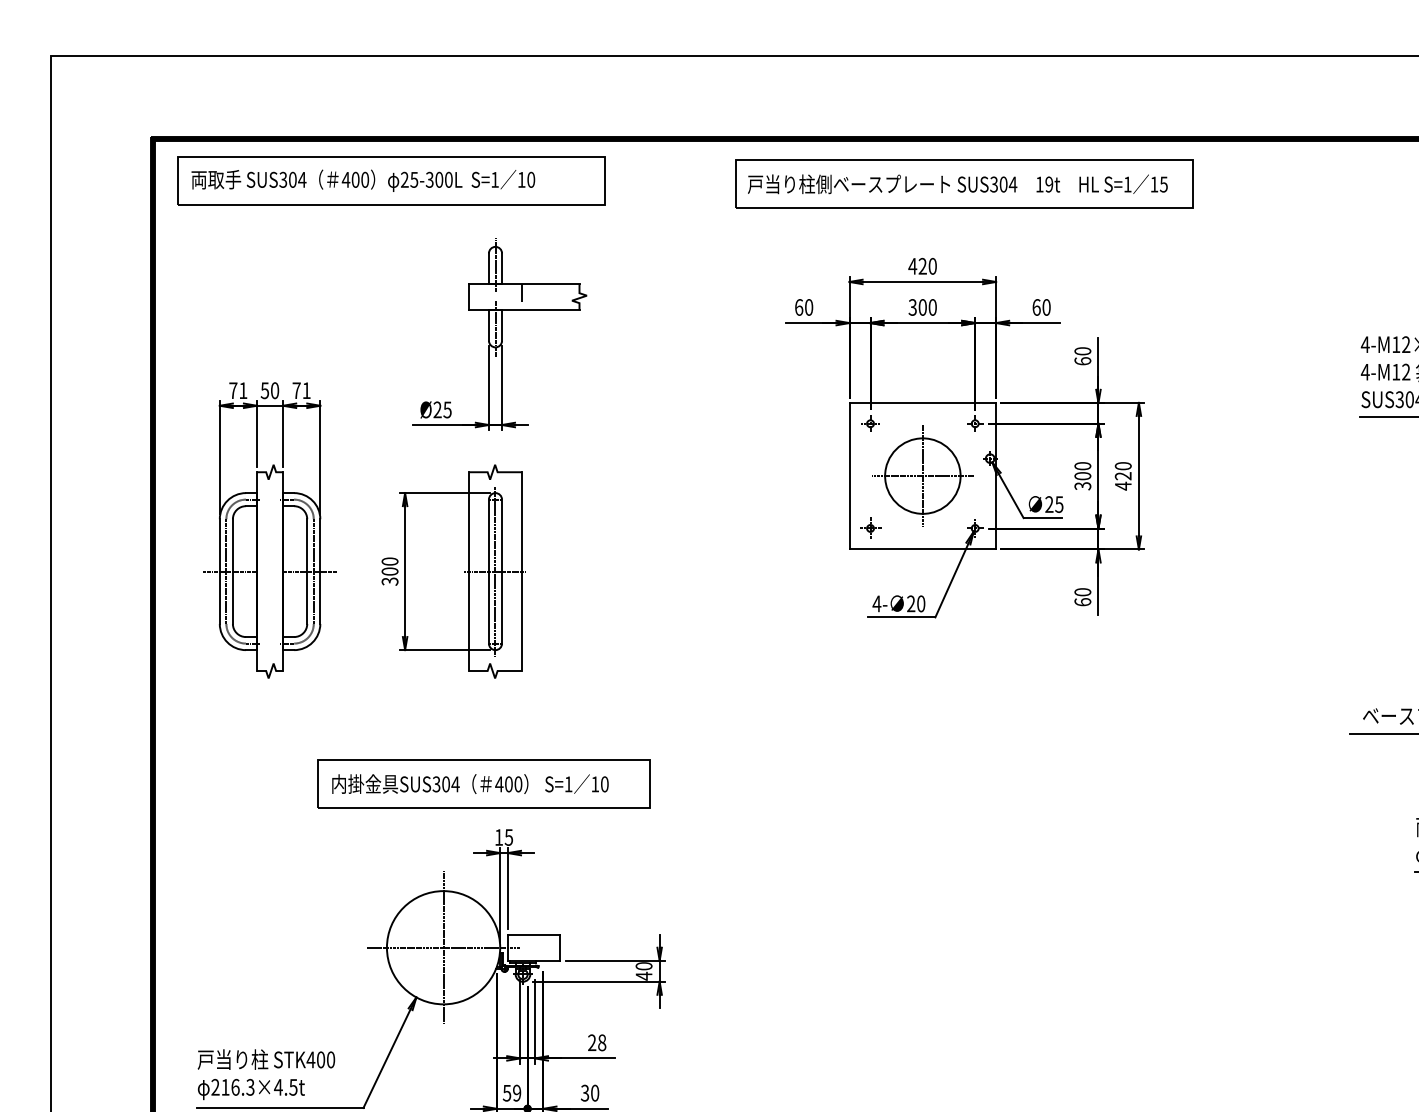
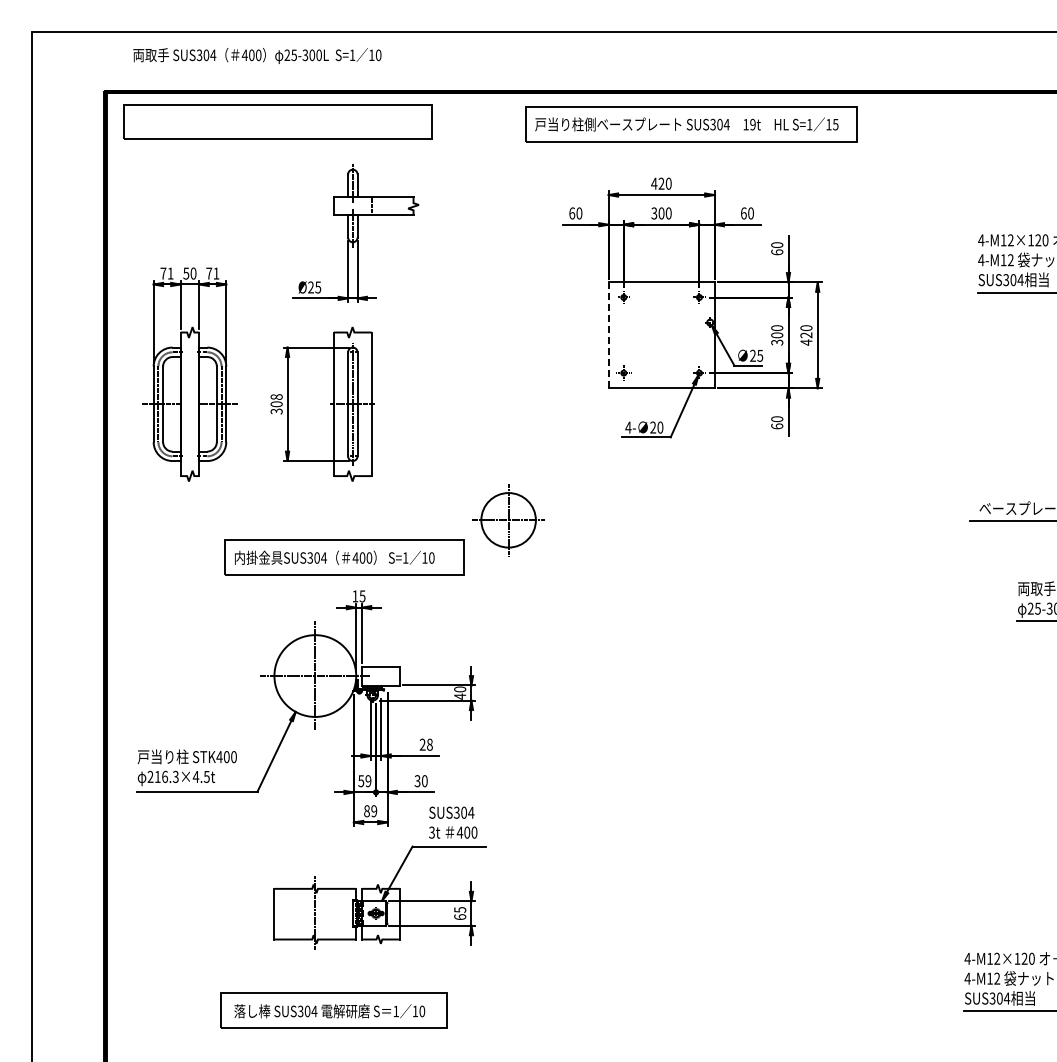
text: (363, 180) -> (257, 55), moved
line: (849, 476) -> (608, 335), solid -> dashed
part: (922, 476) -> (508, 520), moved
text: (389, 560) -> (276, 396), 300 -> 308

